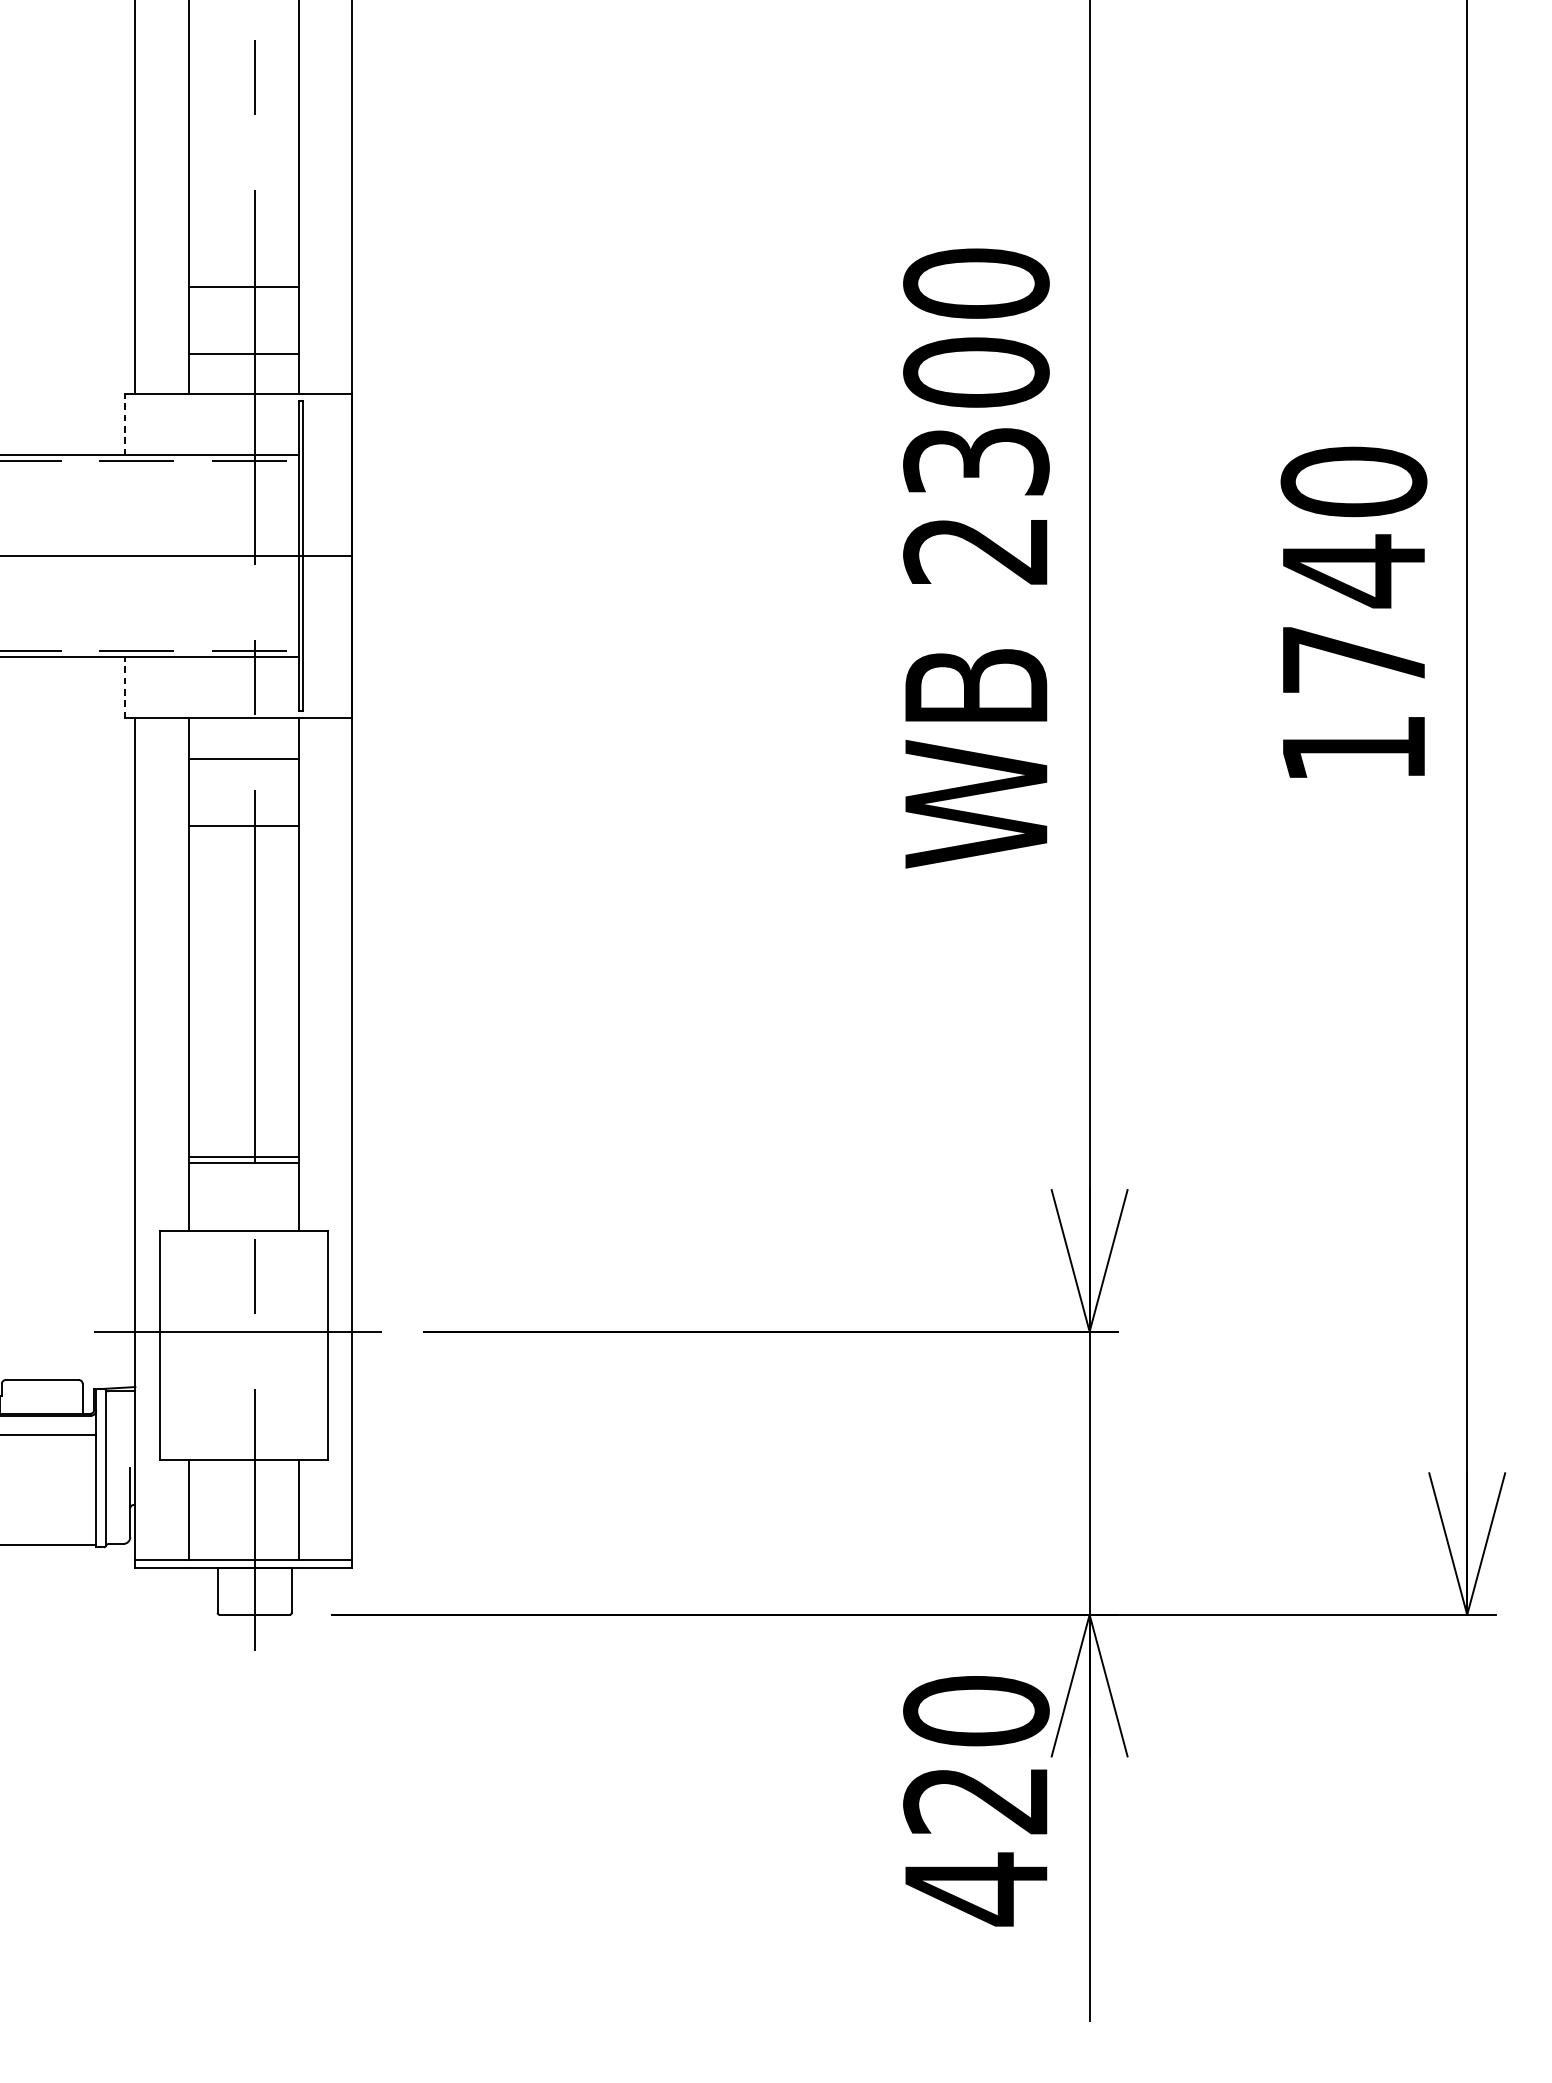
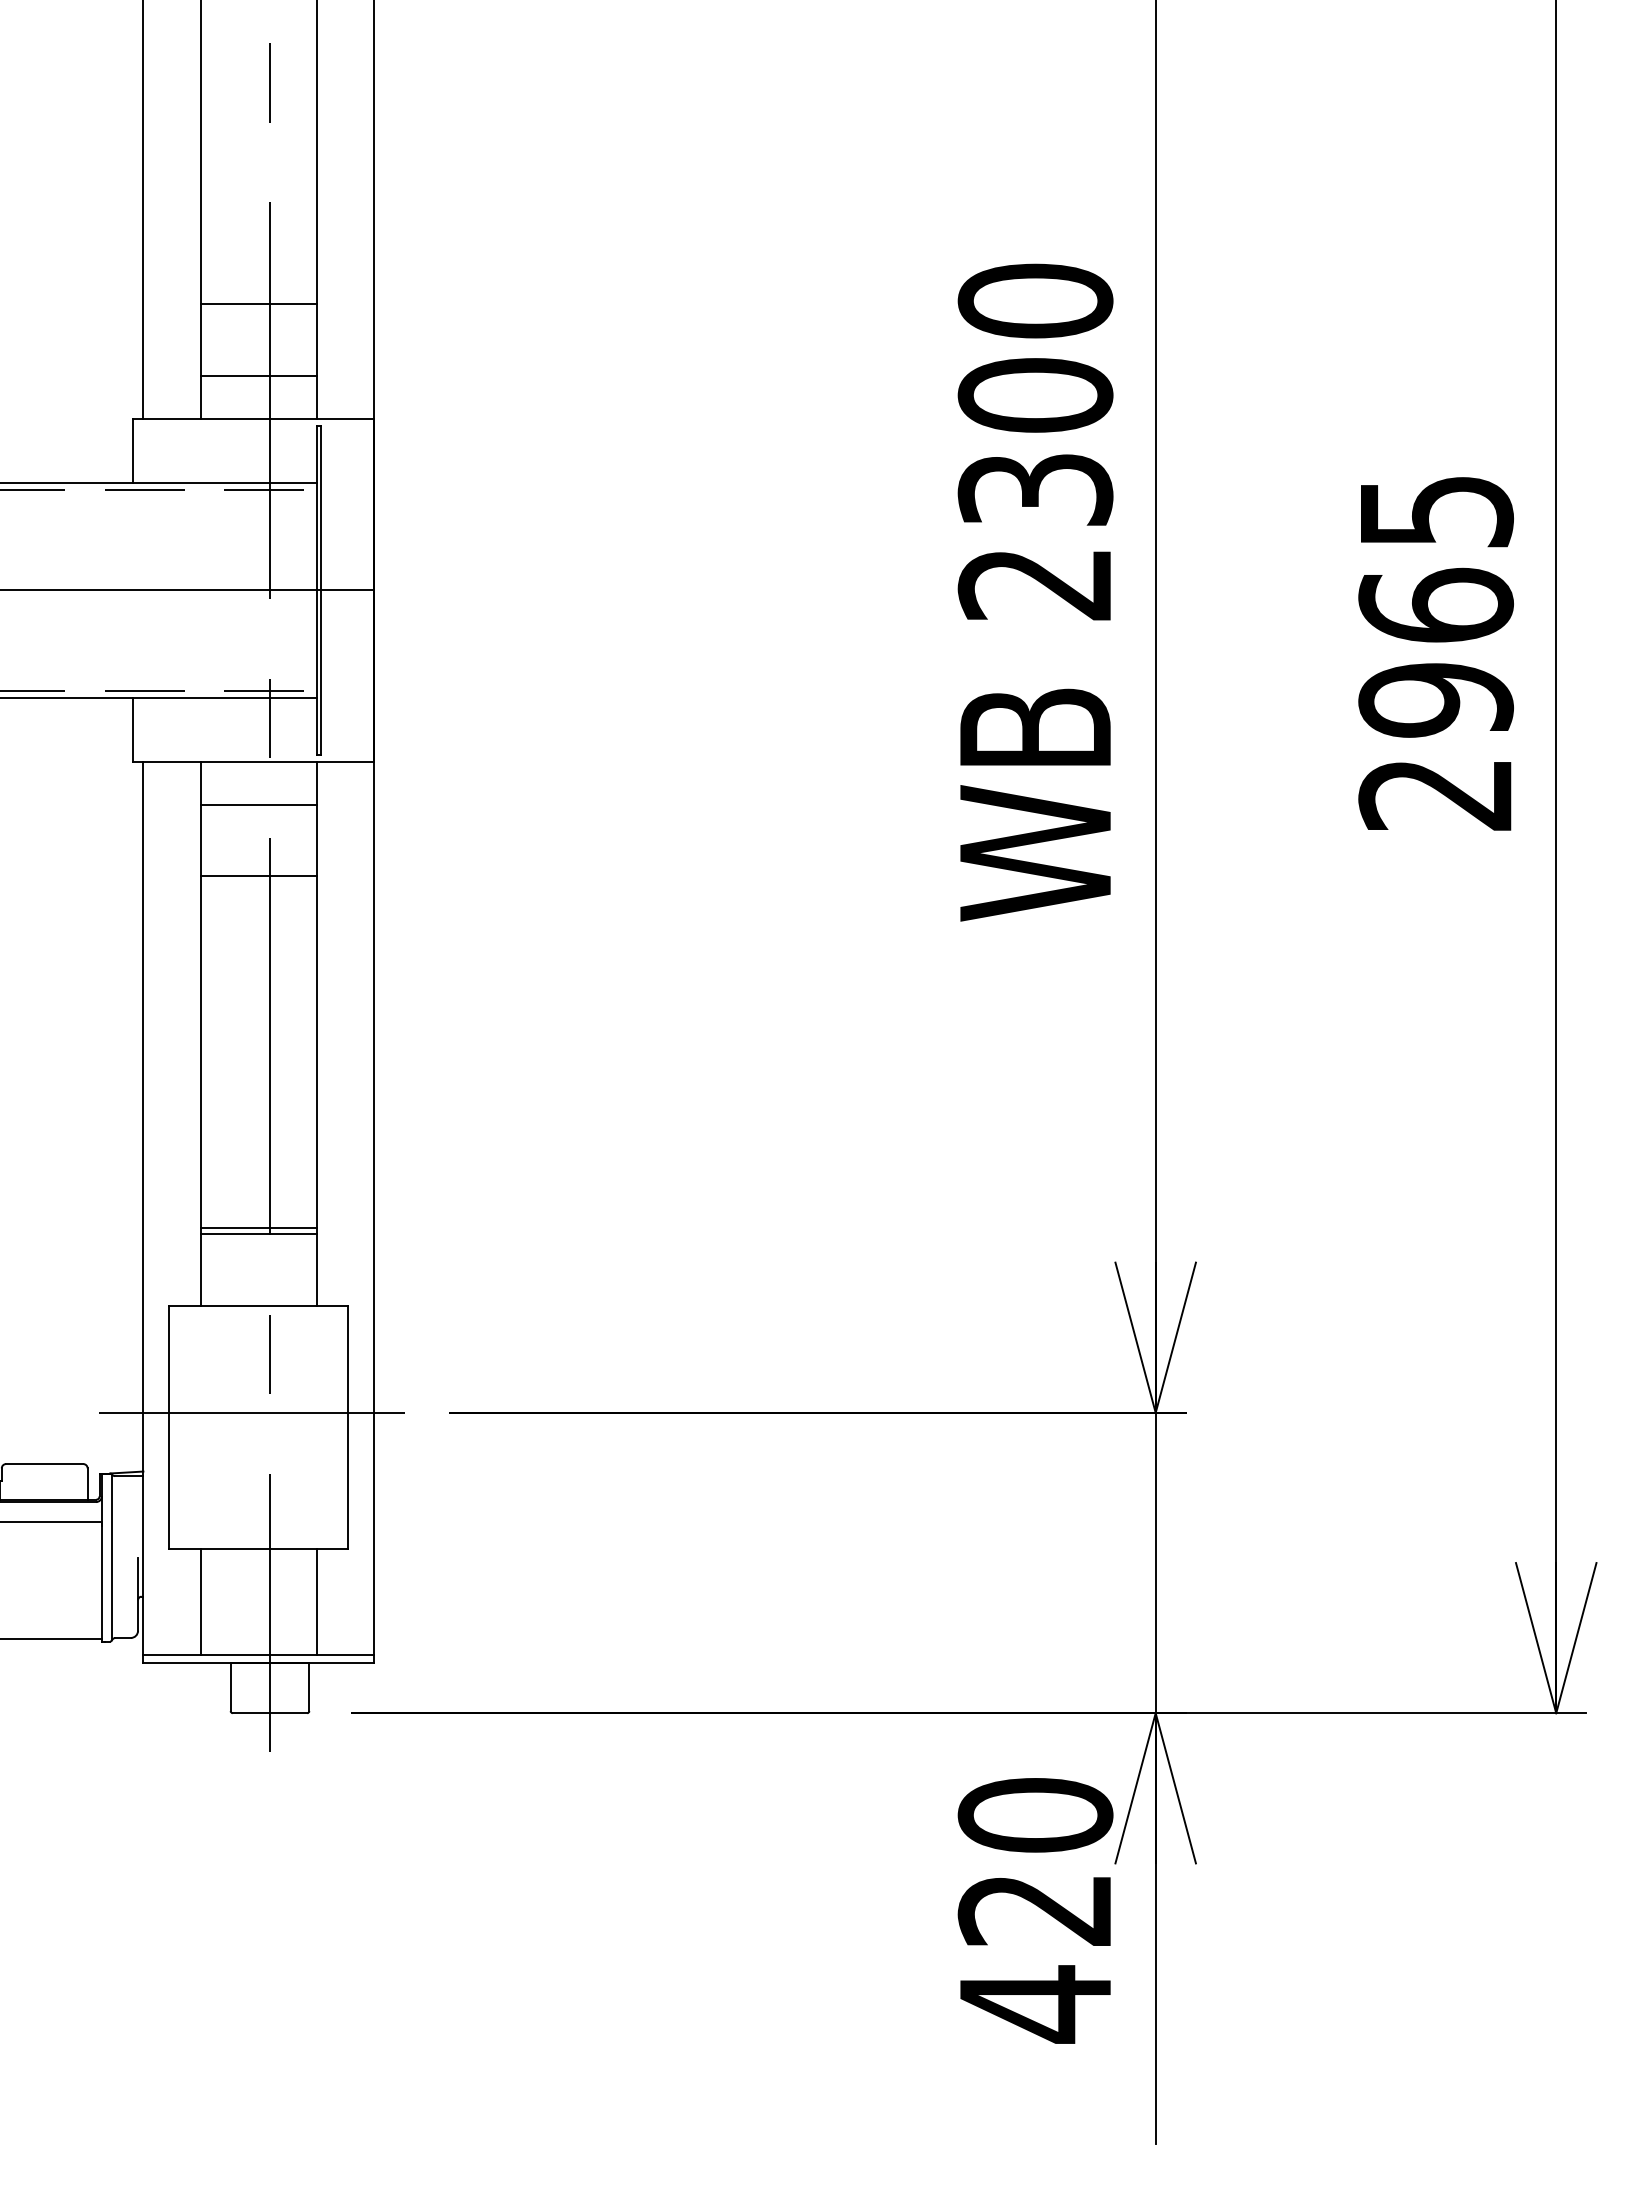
line: (125, 424) -> (132, 450), dashed -> solid
text: (1354, 614) -> (1436, 652), 1740 -> 2965
line: (125, 687) -> (132, 729), dashed -> solid

